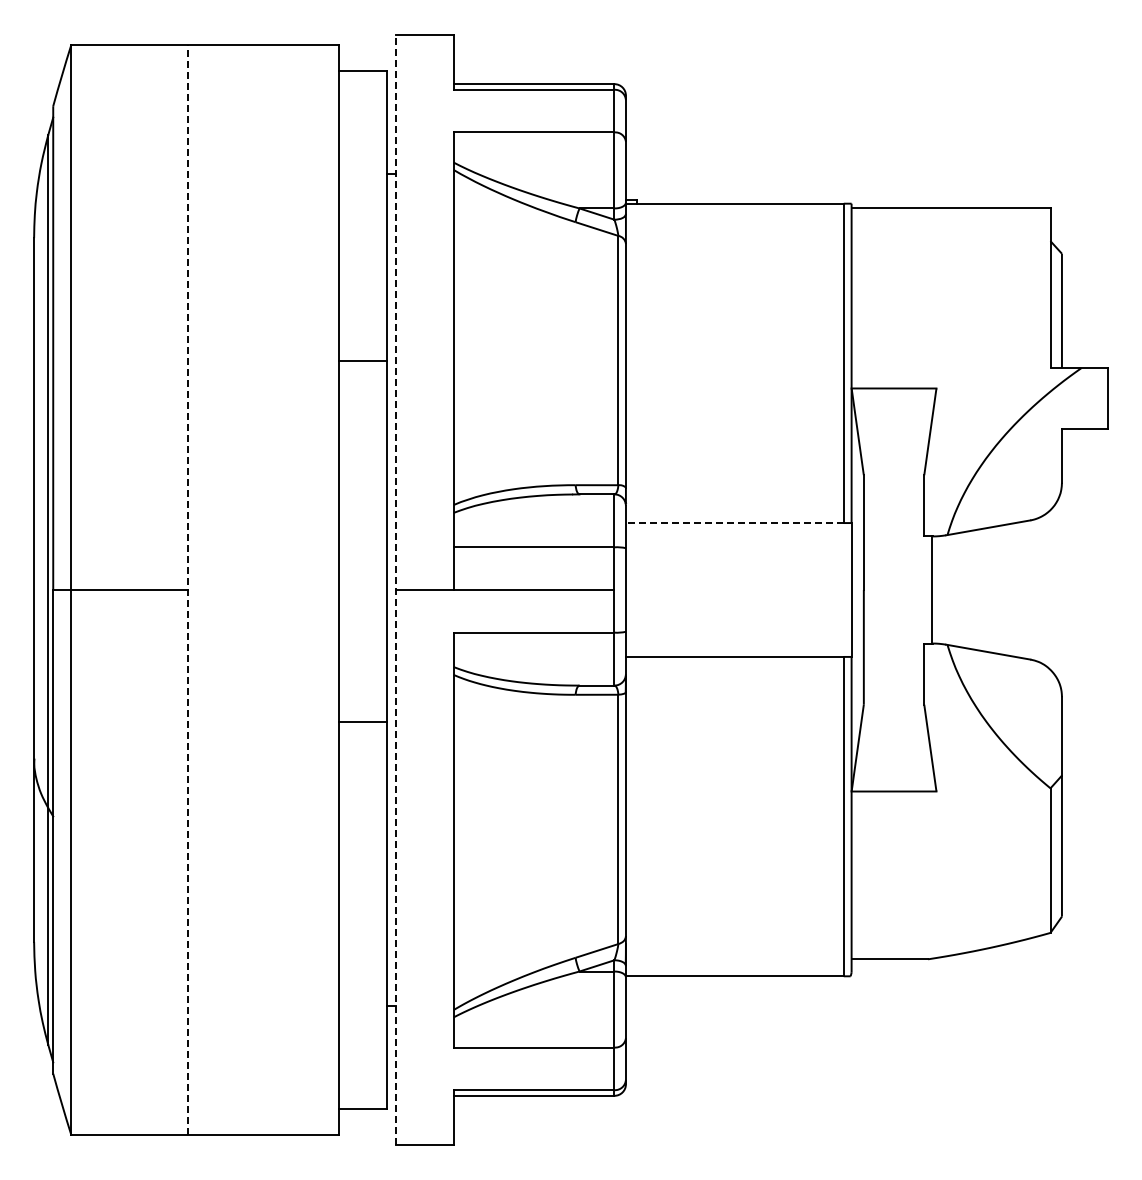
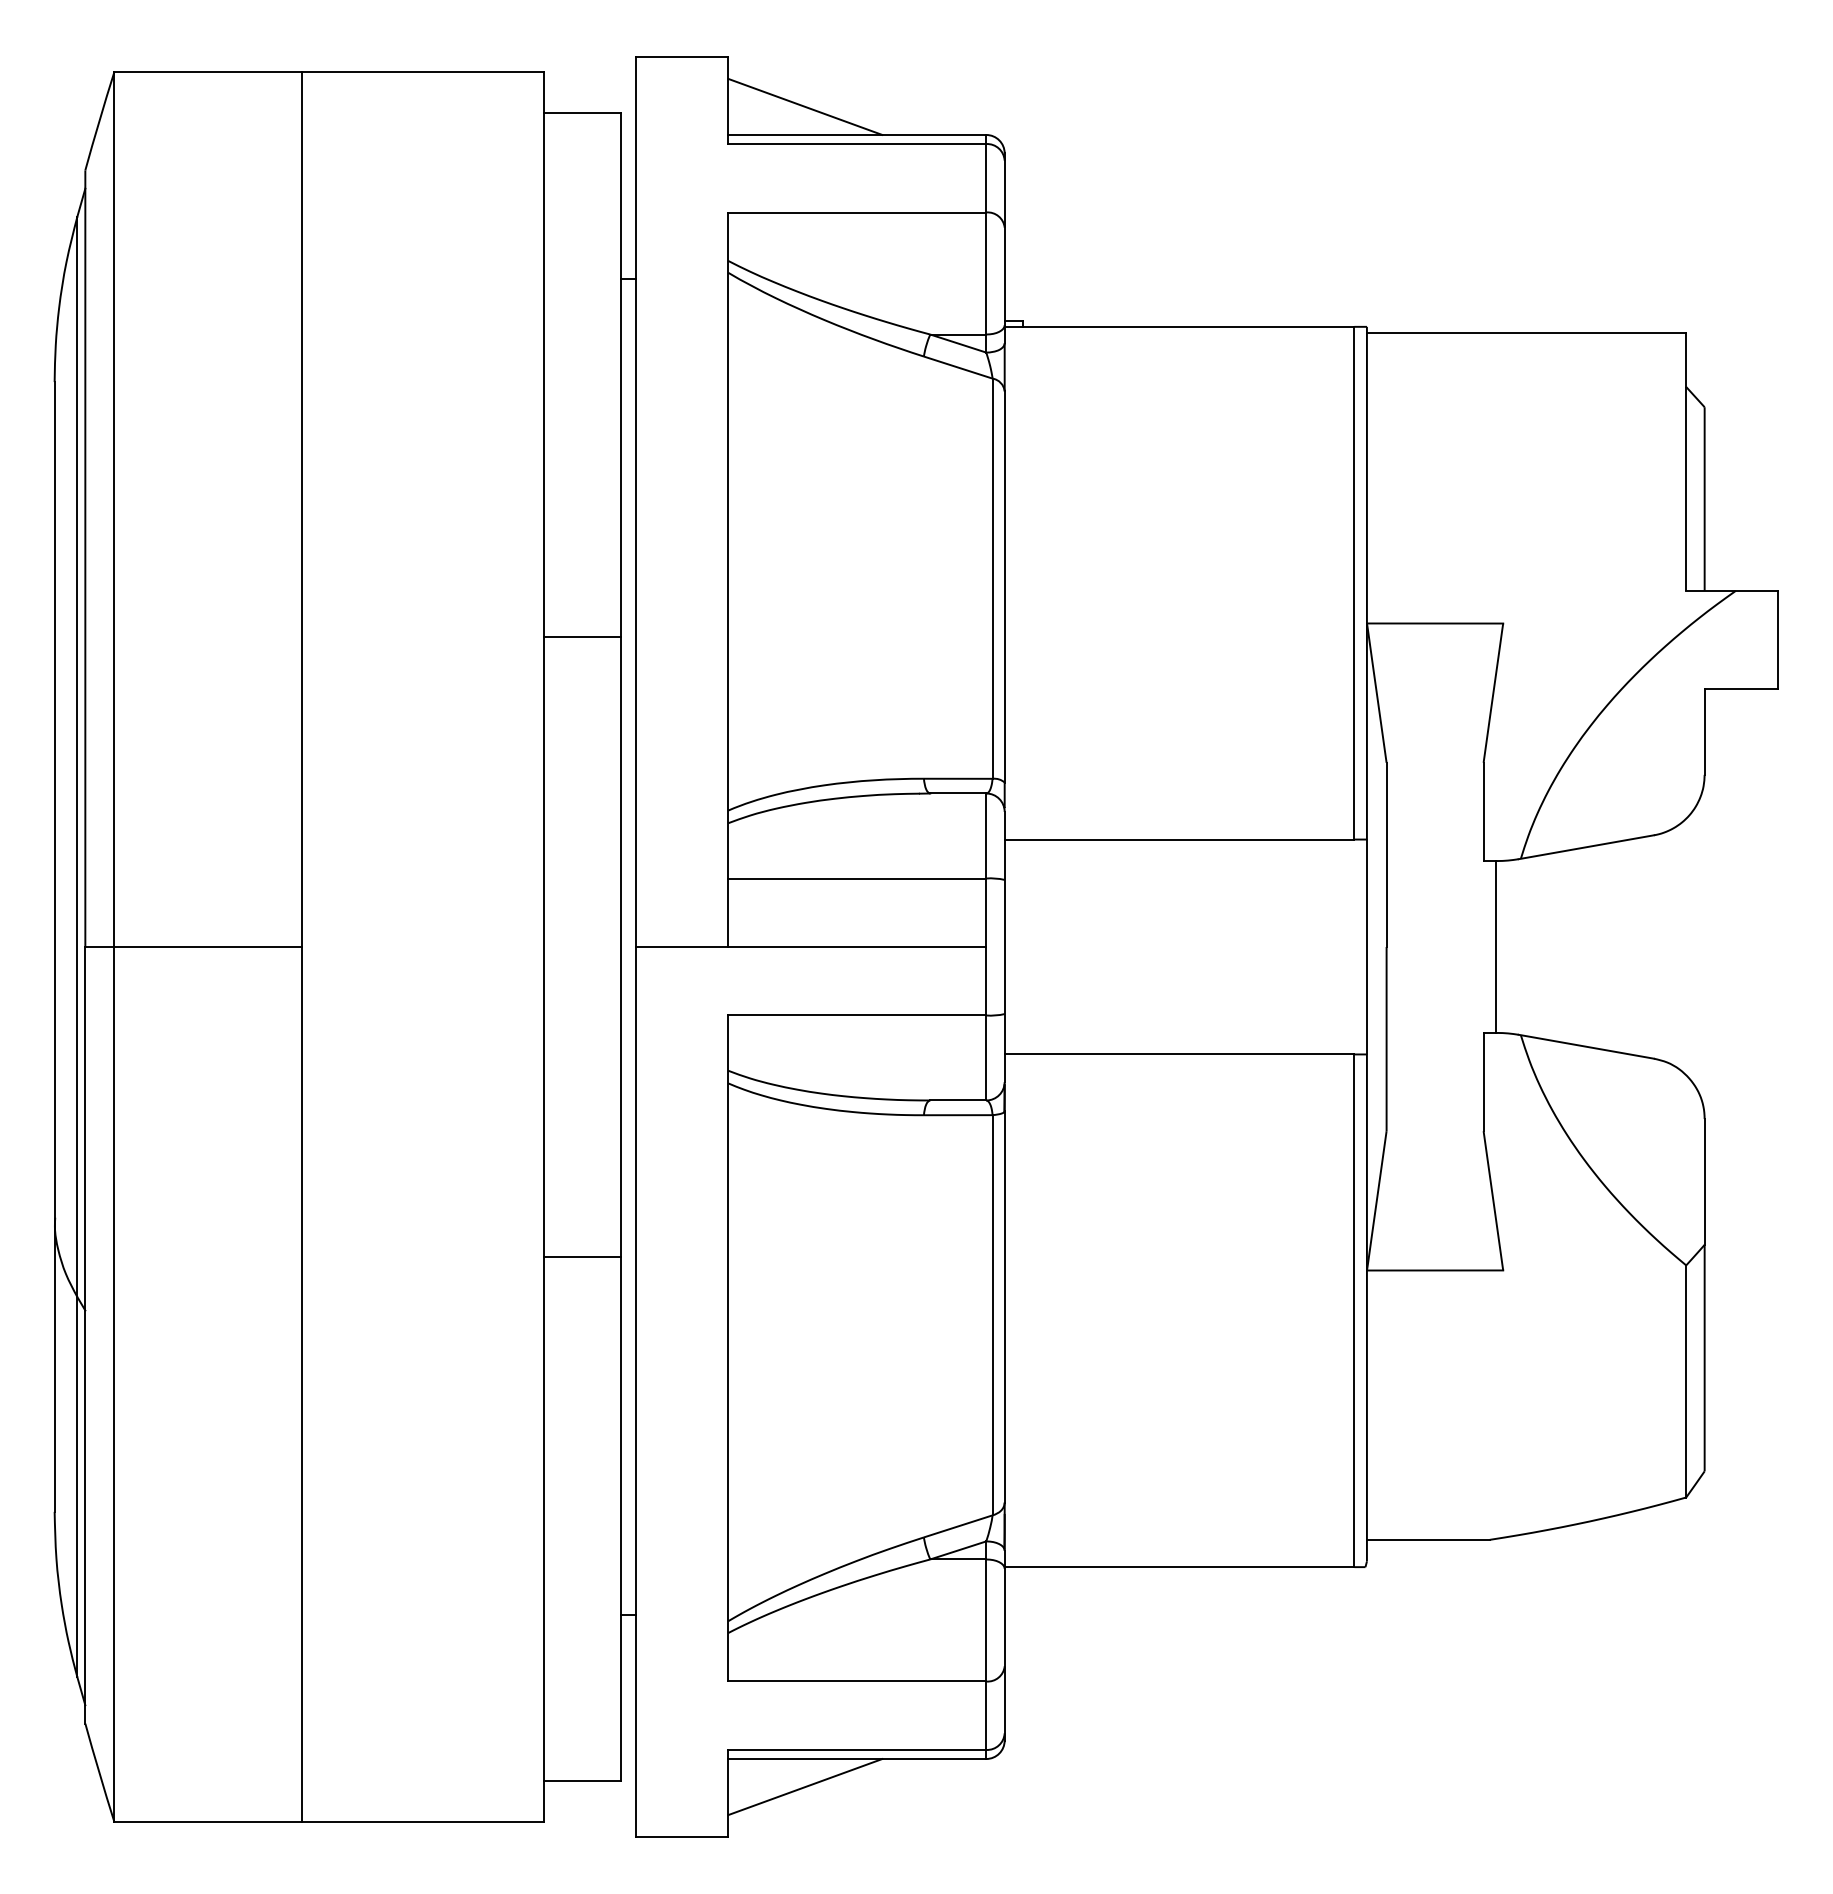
line: (501, 66) -> (804, 106), added
line: (362, 360) -> (581, 636), moved
line: (734, 523) -> (1178, 840), dashed -> solid
line: (188, 589) -> (302, 946), dashed -> solid
line: (396, 590) -> (636, 947), dashed -> solid
line: (362, 722) -> (581, 1257), moved
line: (501, 1112) -> (804, 1785), added

